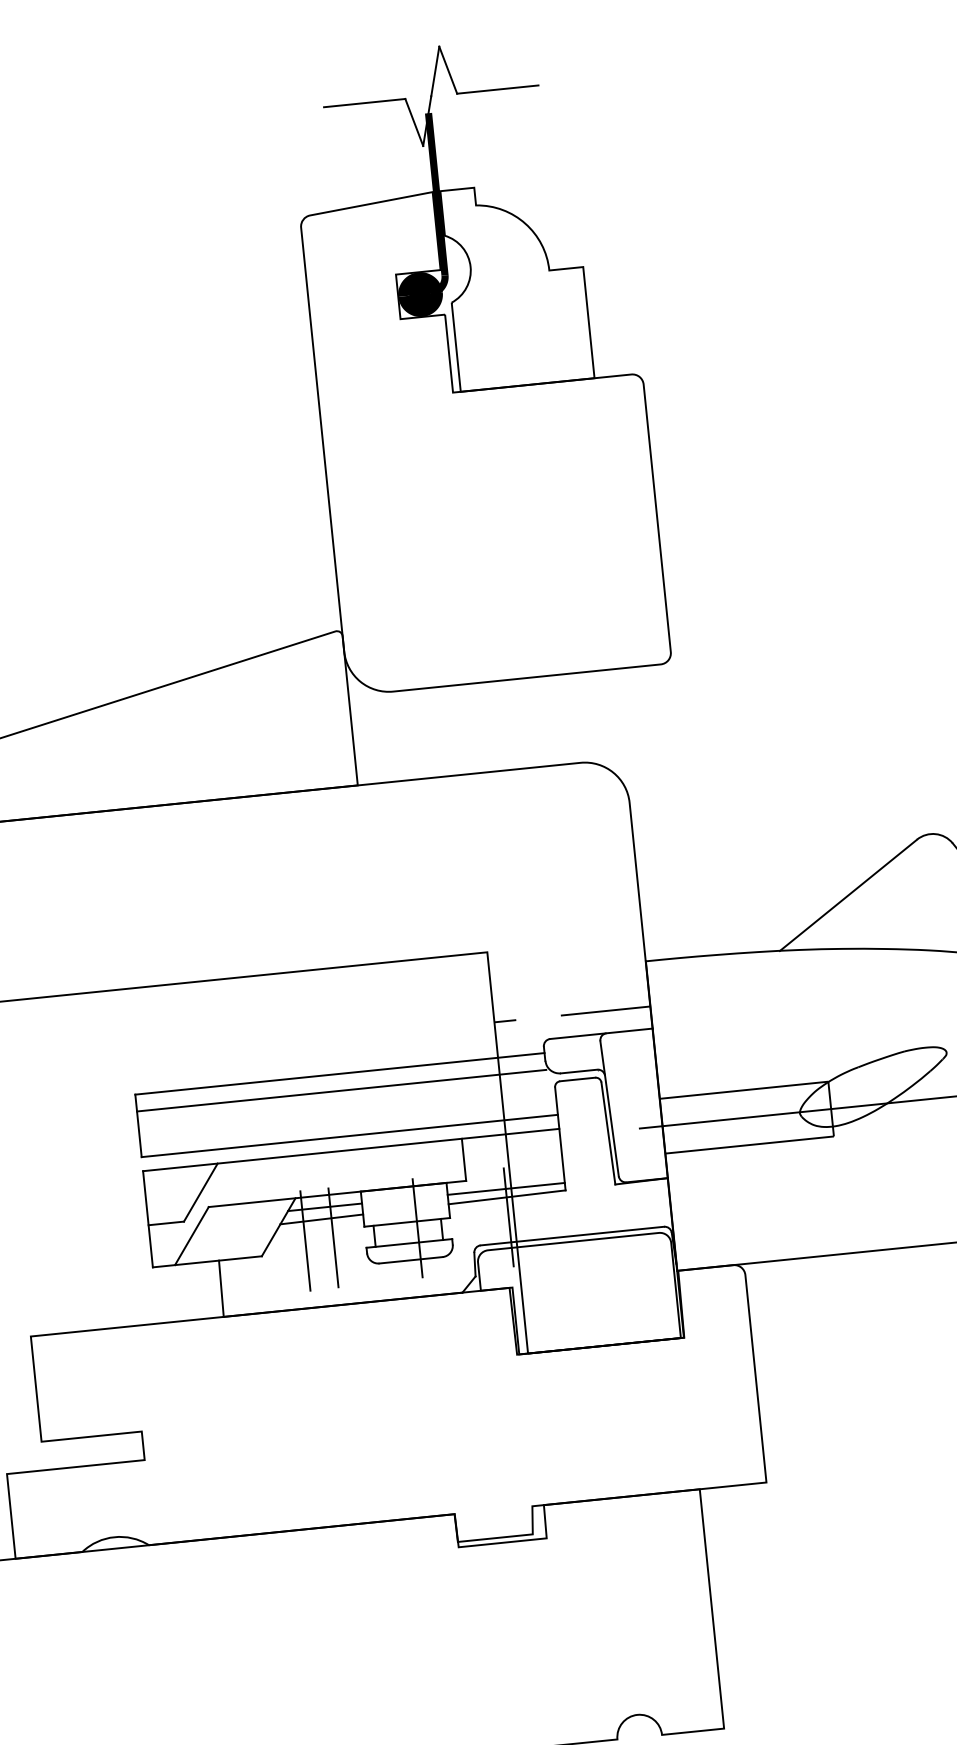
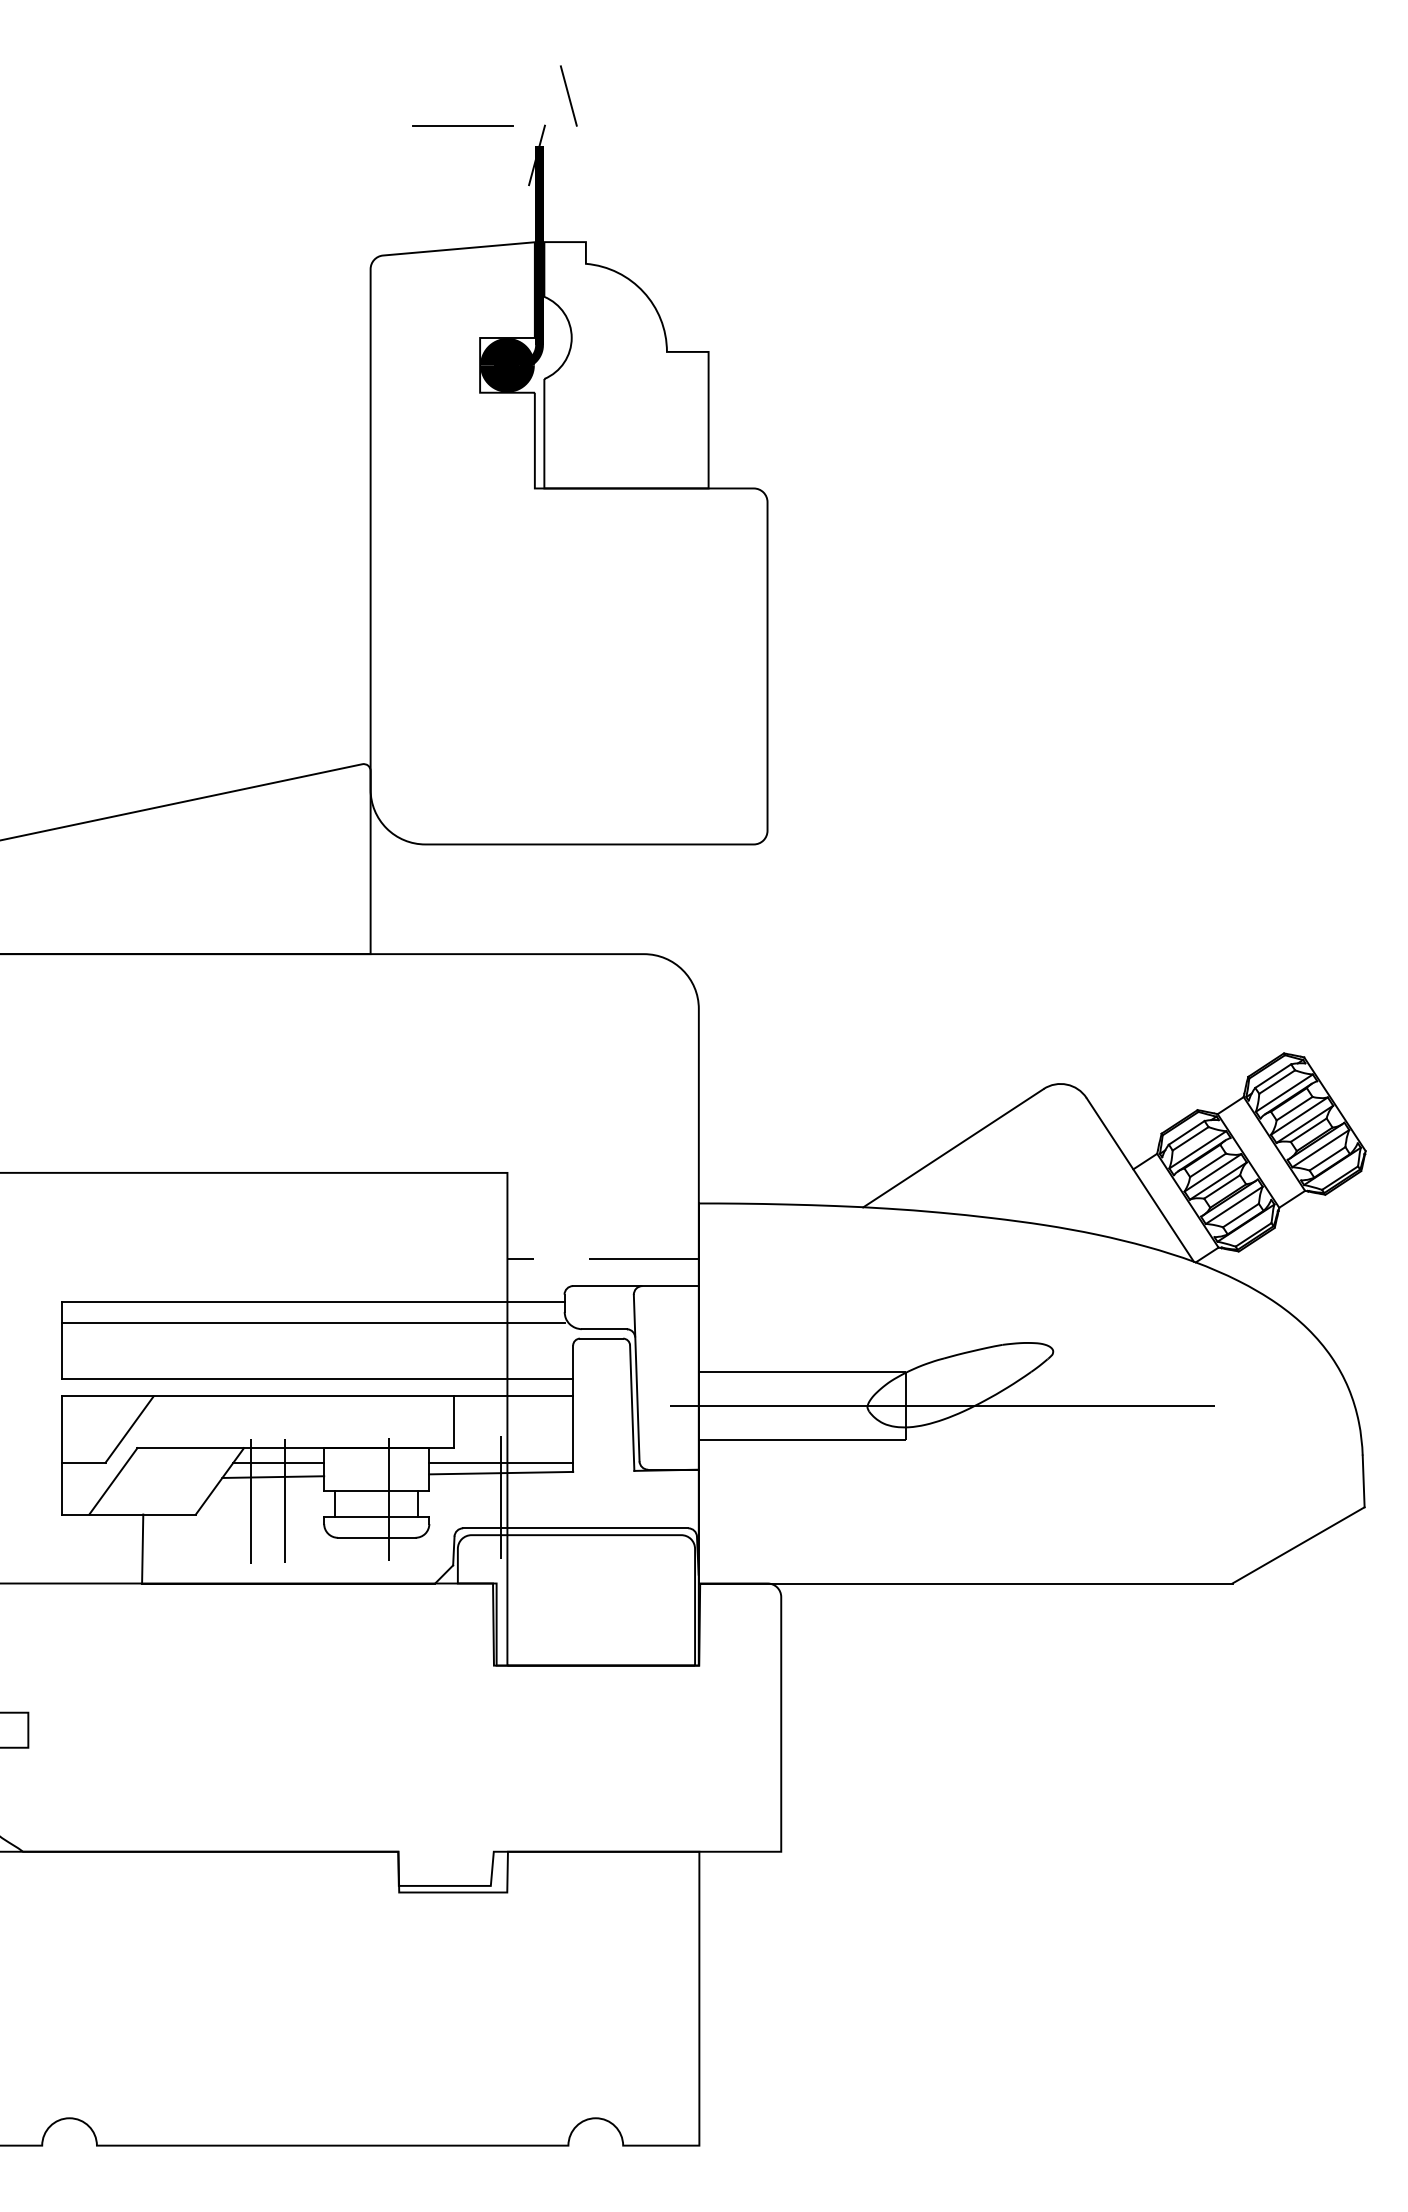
line: (434, 71) -> (552, 95), removed
line: (497, 89) -> (626, 125), removed
line: (414, 122) -> (521, 155), removed

